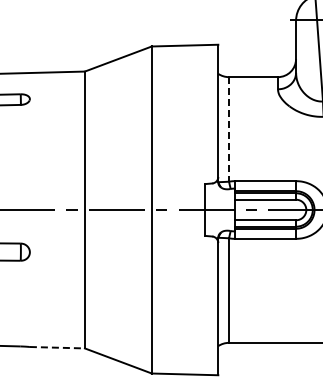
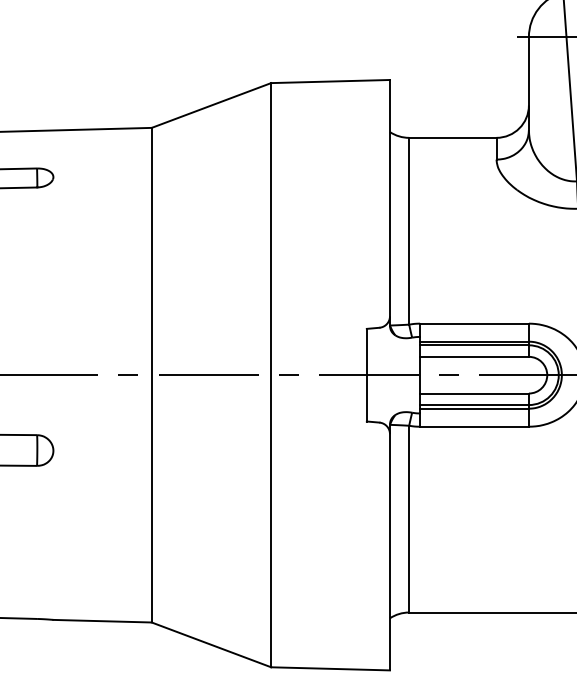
line: (229, 129) -> (409, 231), dashed -> solid
line: (57, 347) -> (102, 620), dashed -> solid

